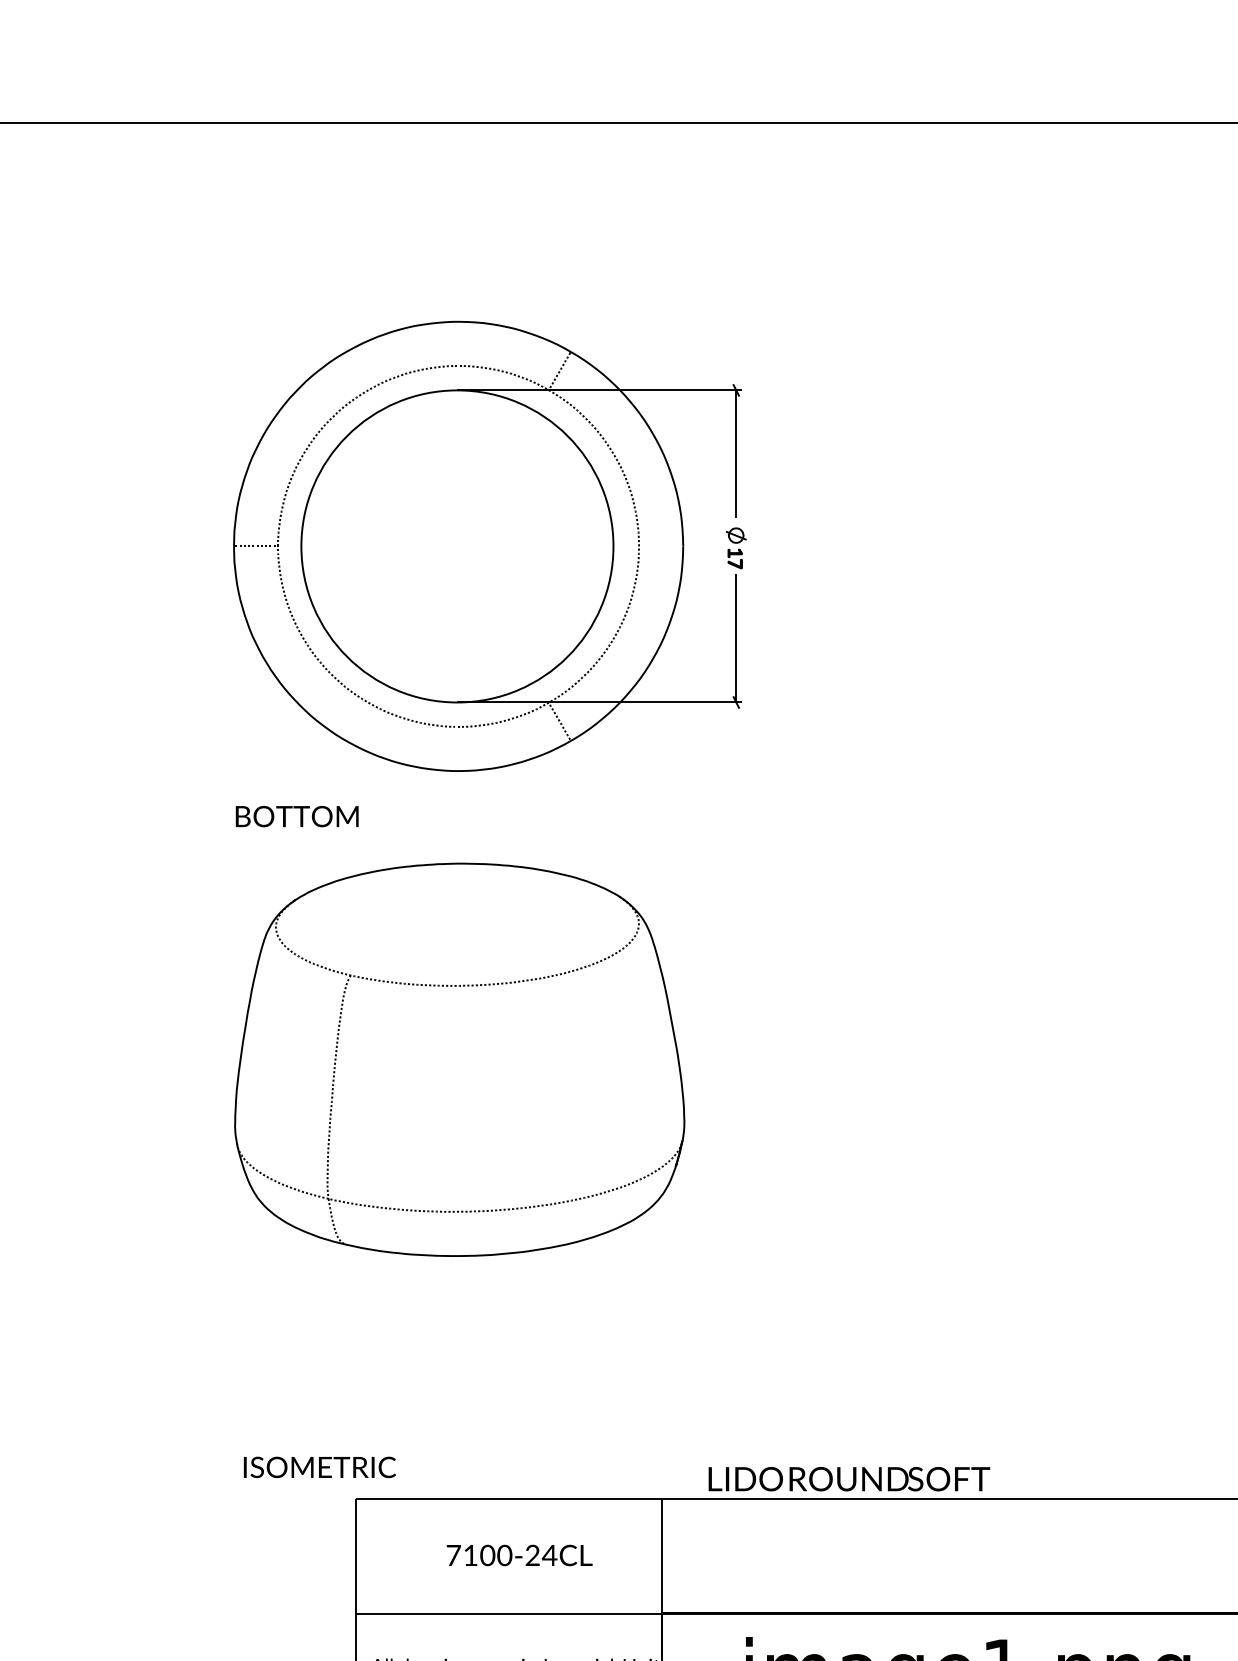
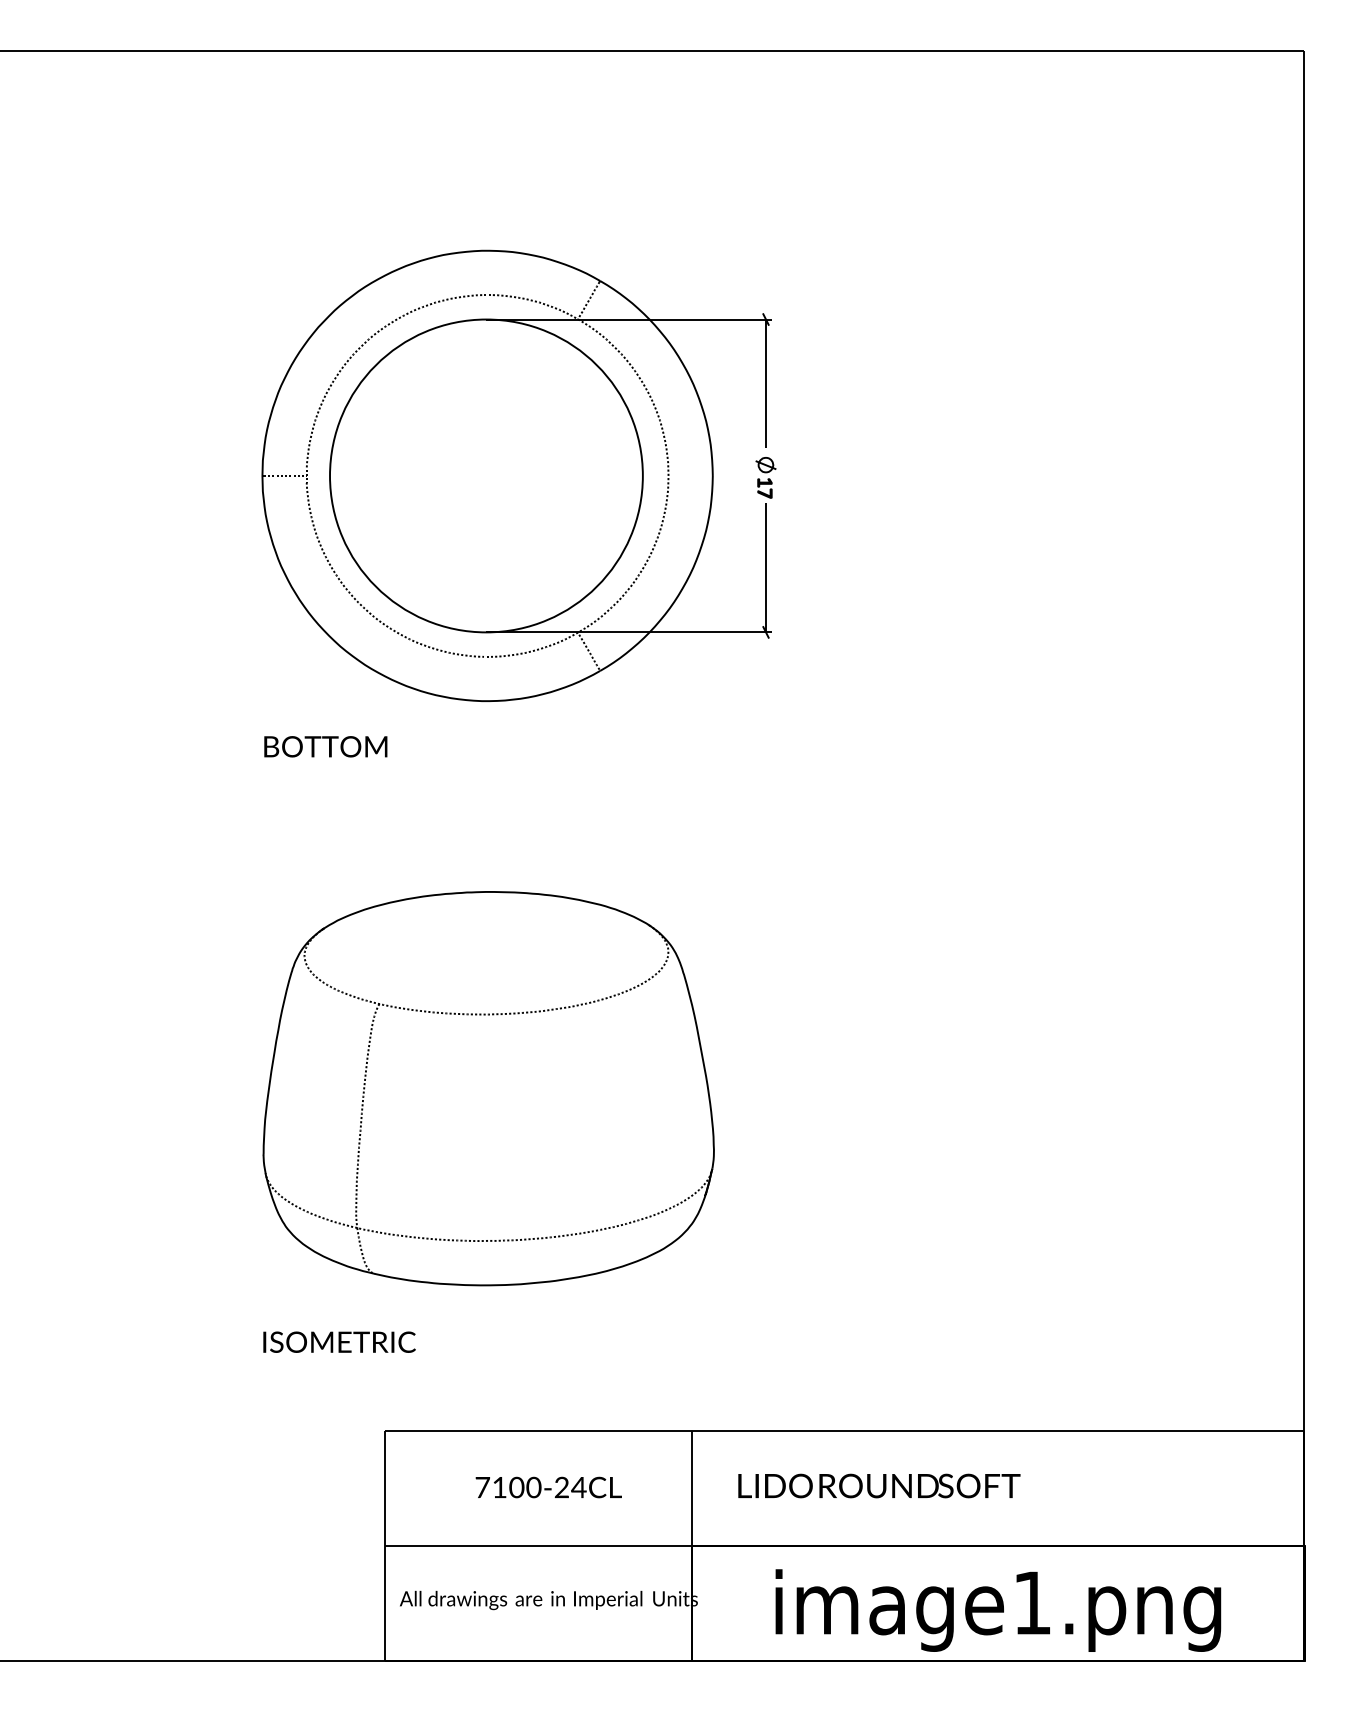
part: (459, 1059) -> (488, 1088), moved
text: (319, 1466) -> (339, 1341), moved
text: (849, 1478) -> (879, 1485), moved

